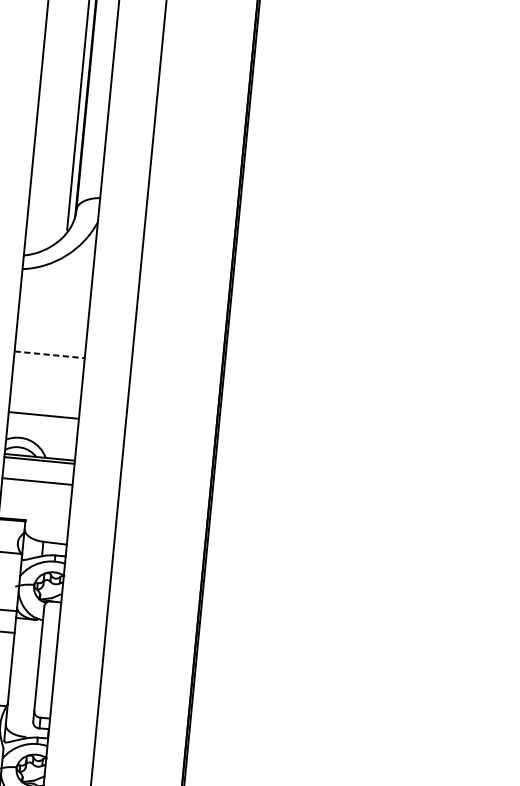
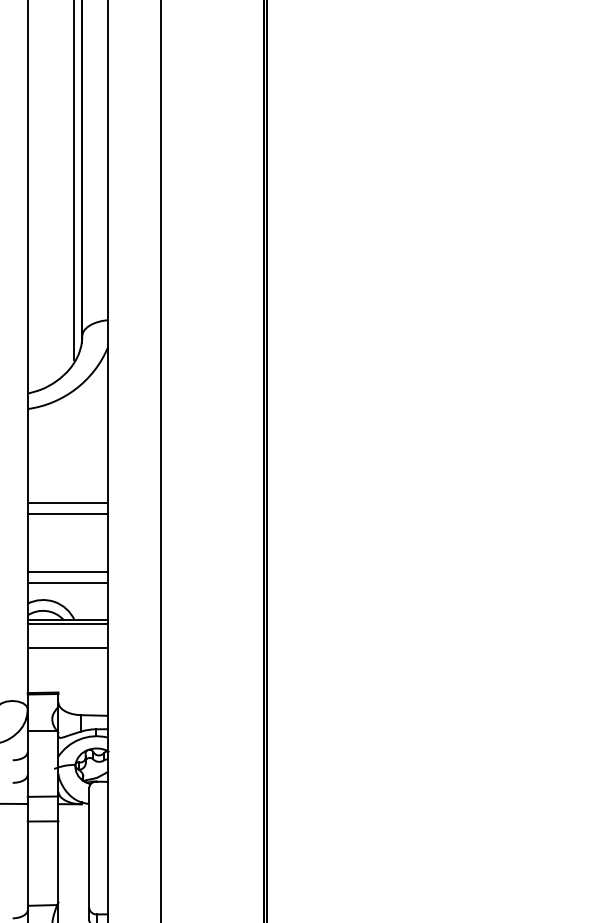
line: (50, 355) -> (68, 503), dashed -> solid
line: (48, 364) -> (67, 513), added
line: (42, 424) -> (67, 582), added

